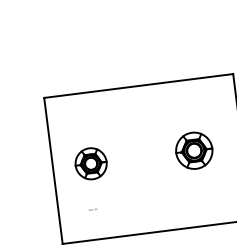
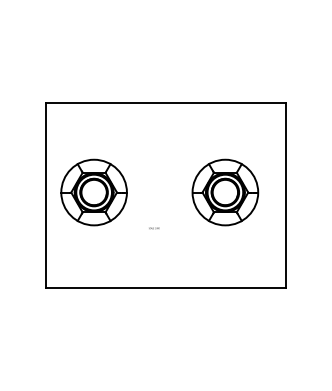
part: (194, 150) -> (225, 192), size x1.43
part: (90, 163) -> (93, 192), size x1.67
text: (93, 209) -> (154, 228), moved

